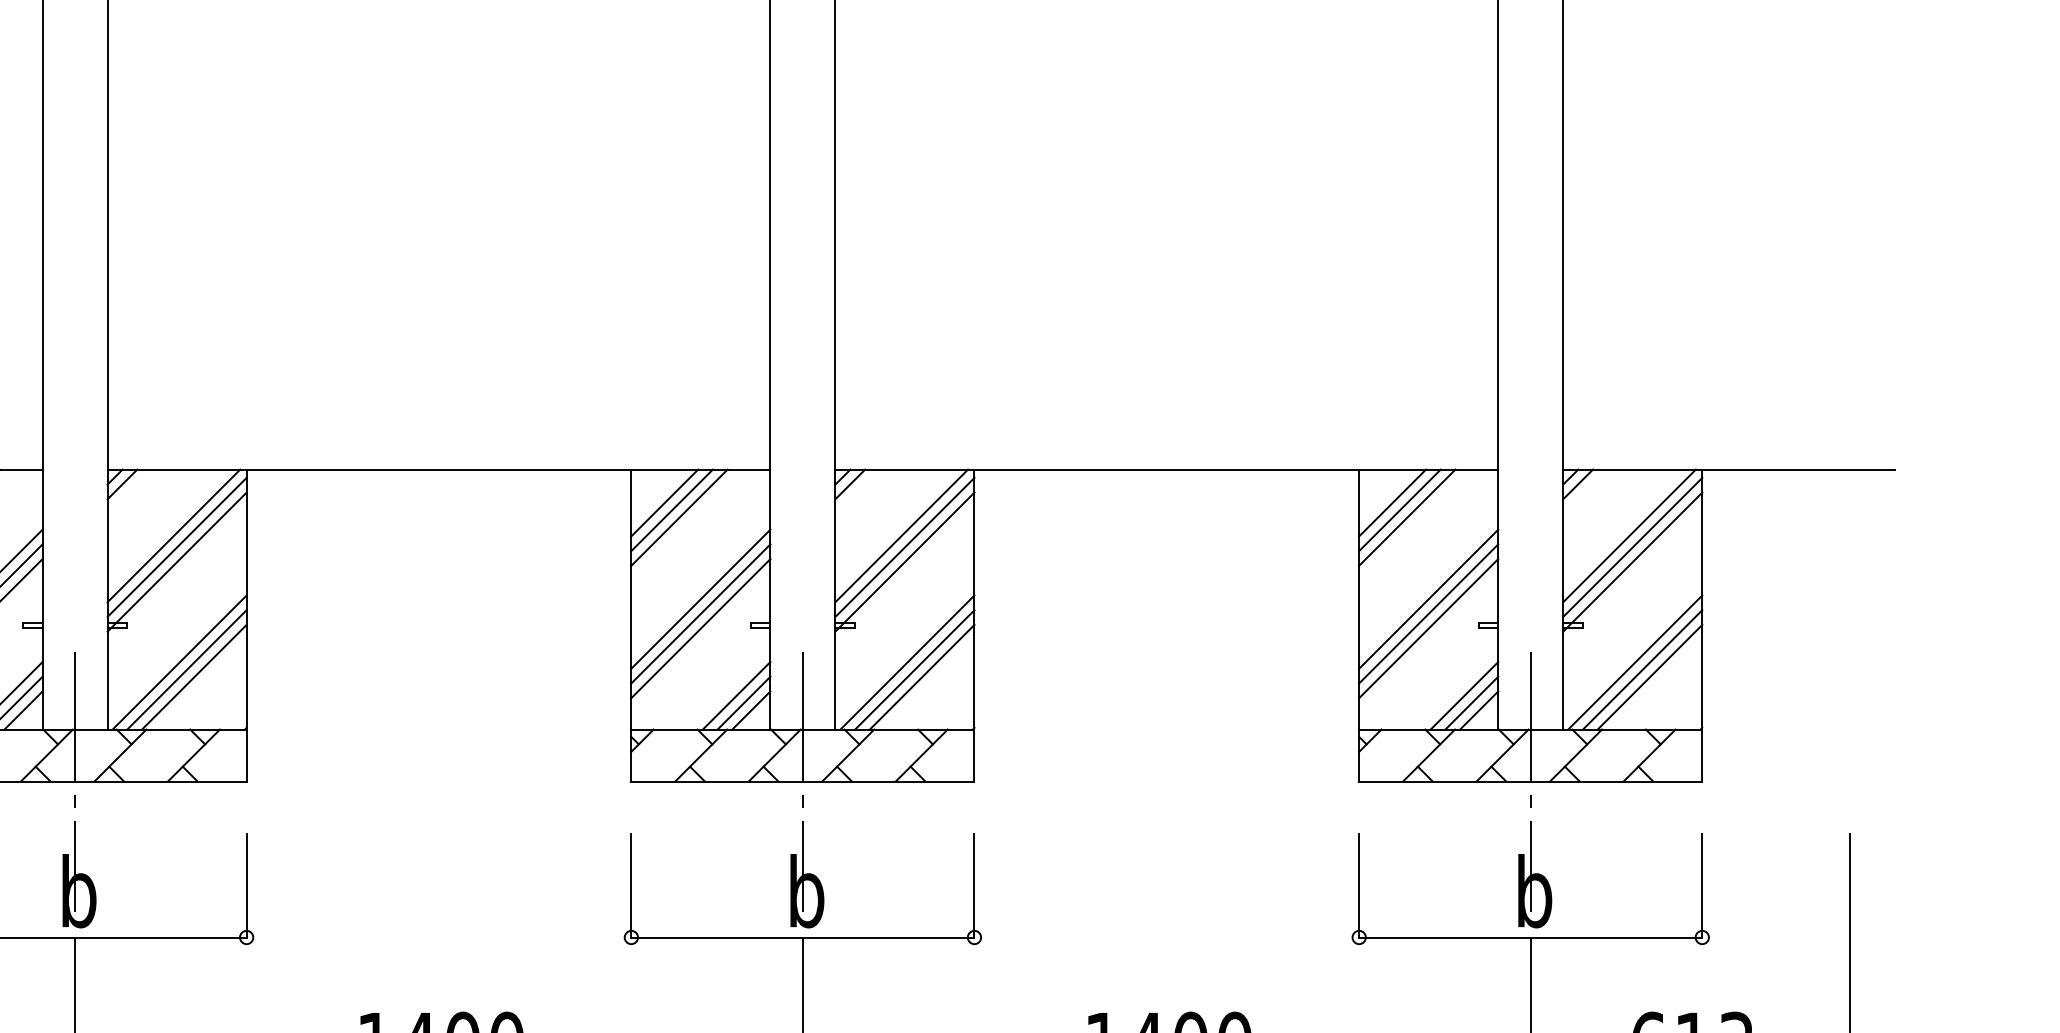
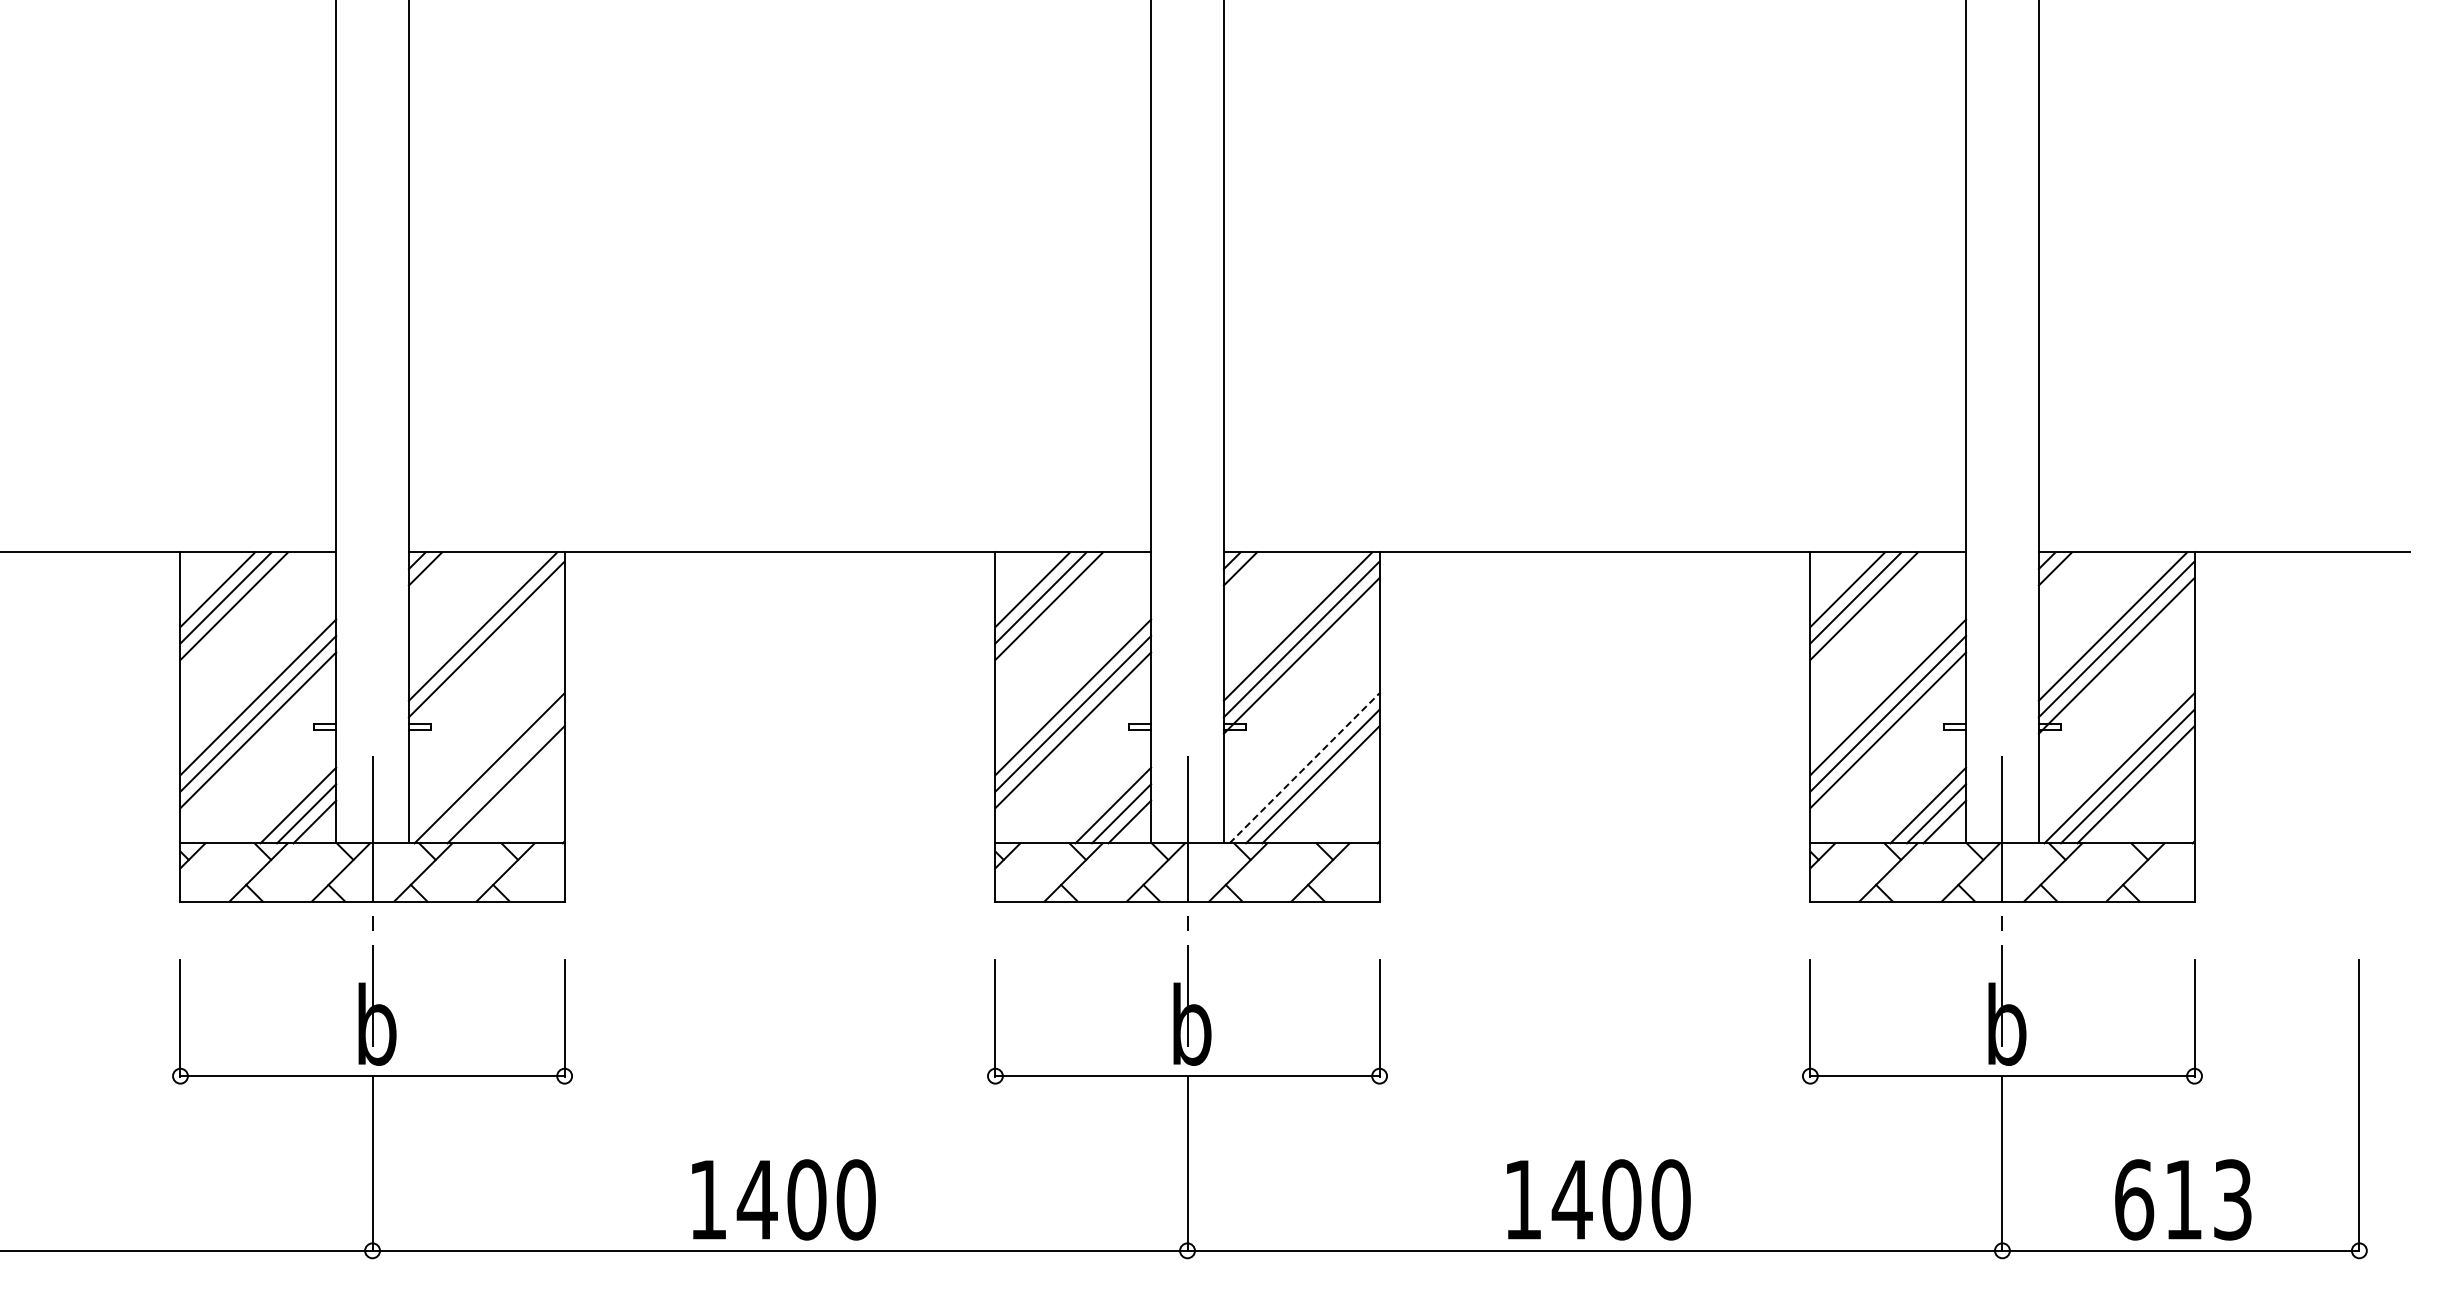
line: (176, 561) -> (486, 655), removed
line: (907, 661) -> (1304, 767), solid -> dashed
line: (186, 669) -> (497, 776), removed

